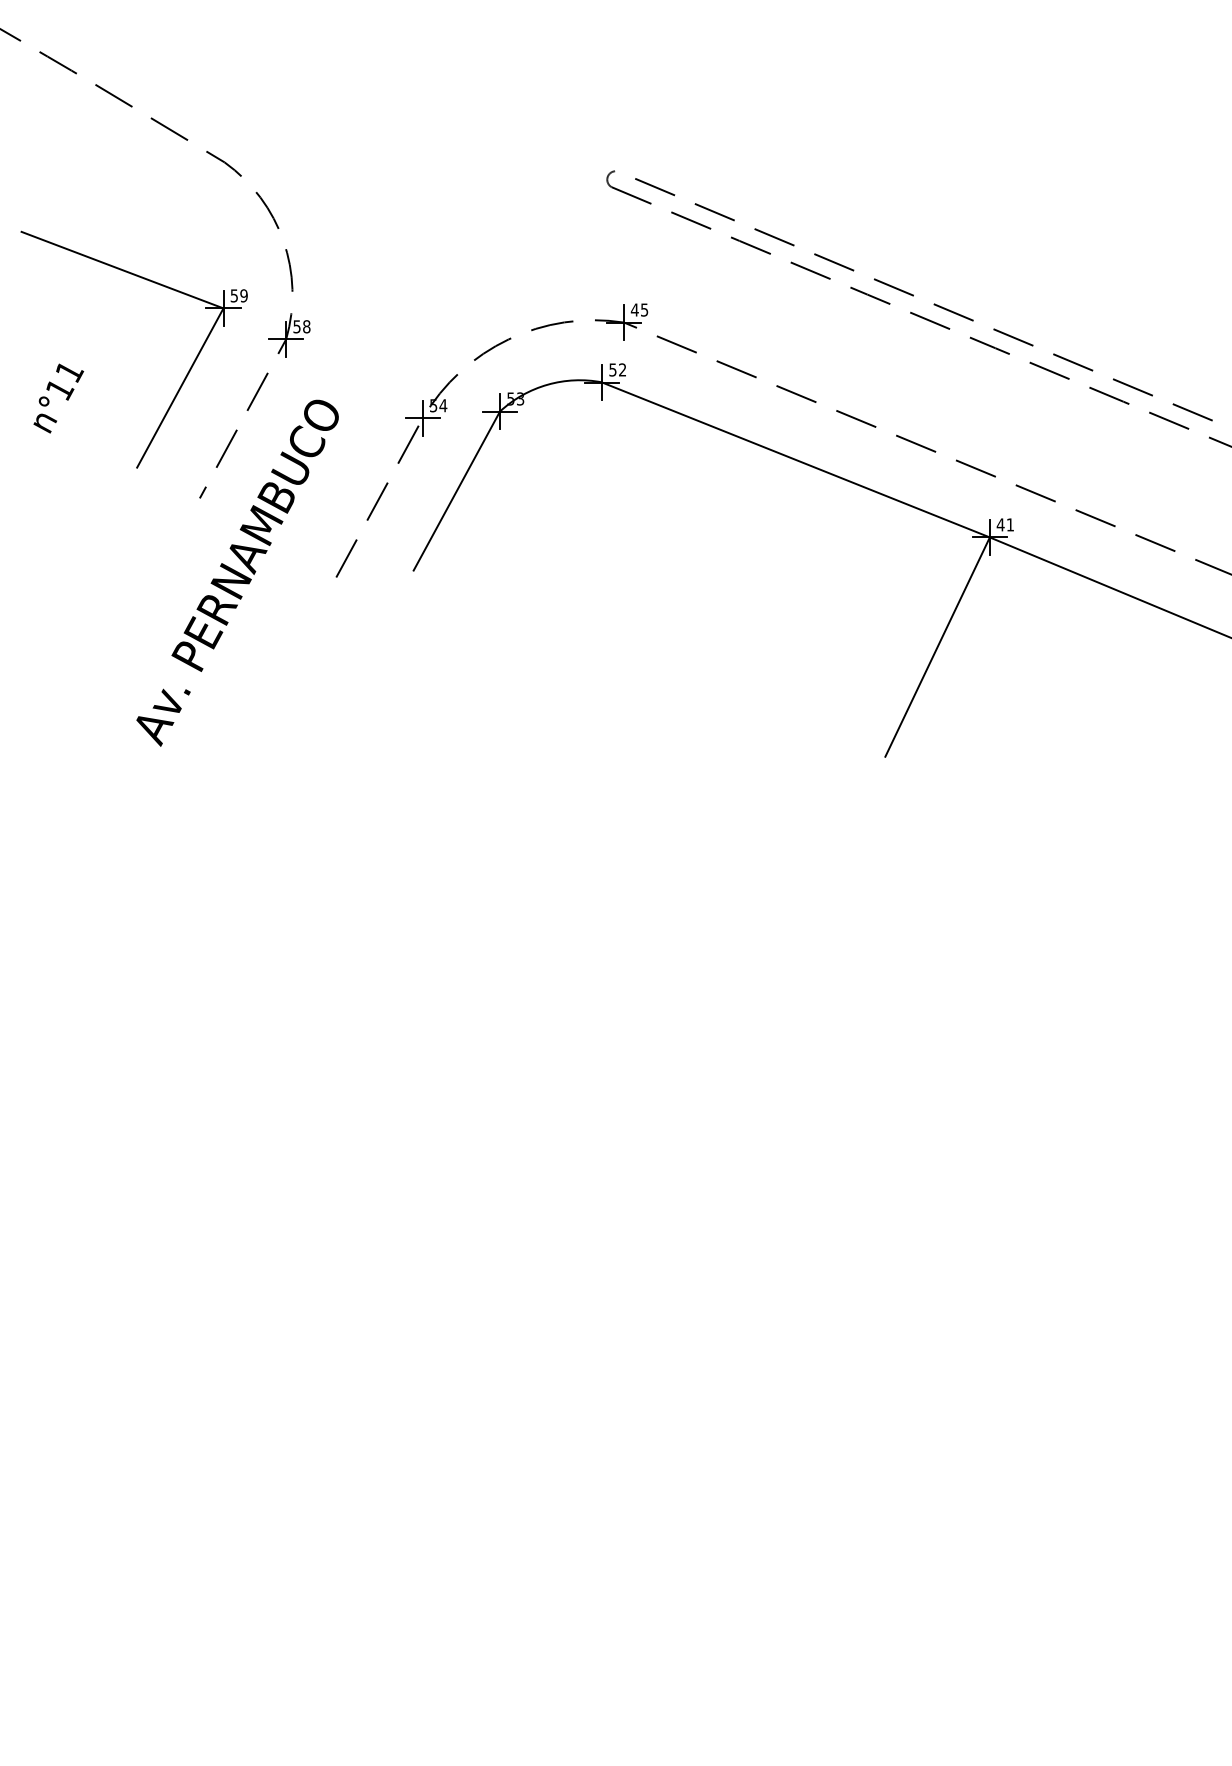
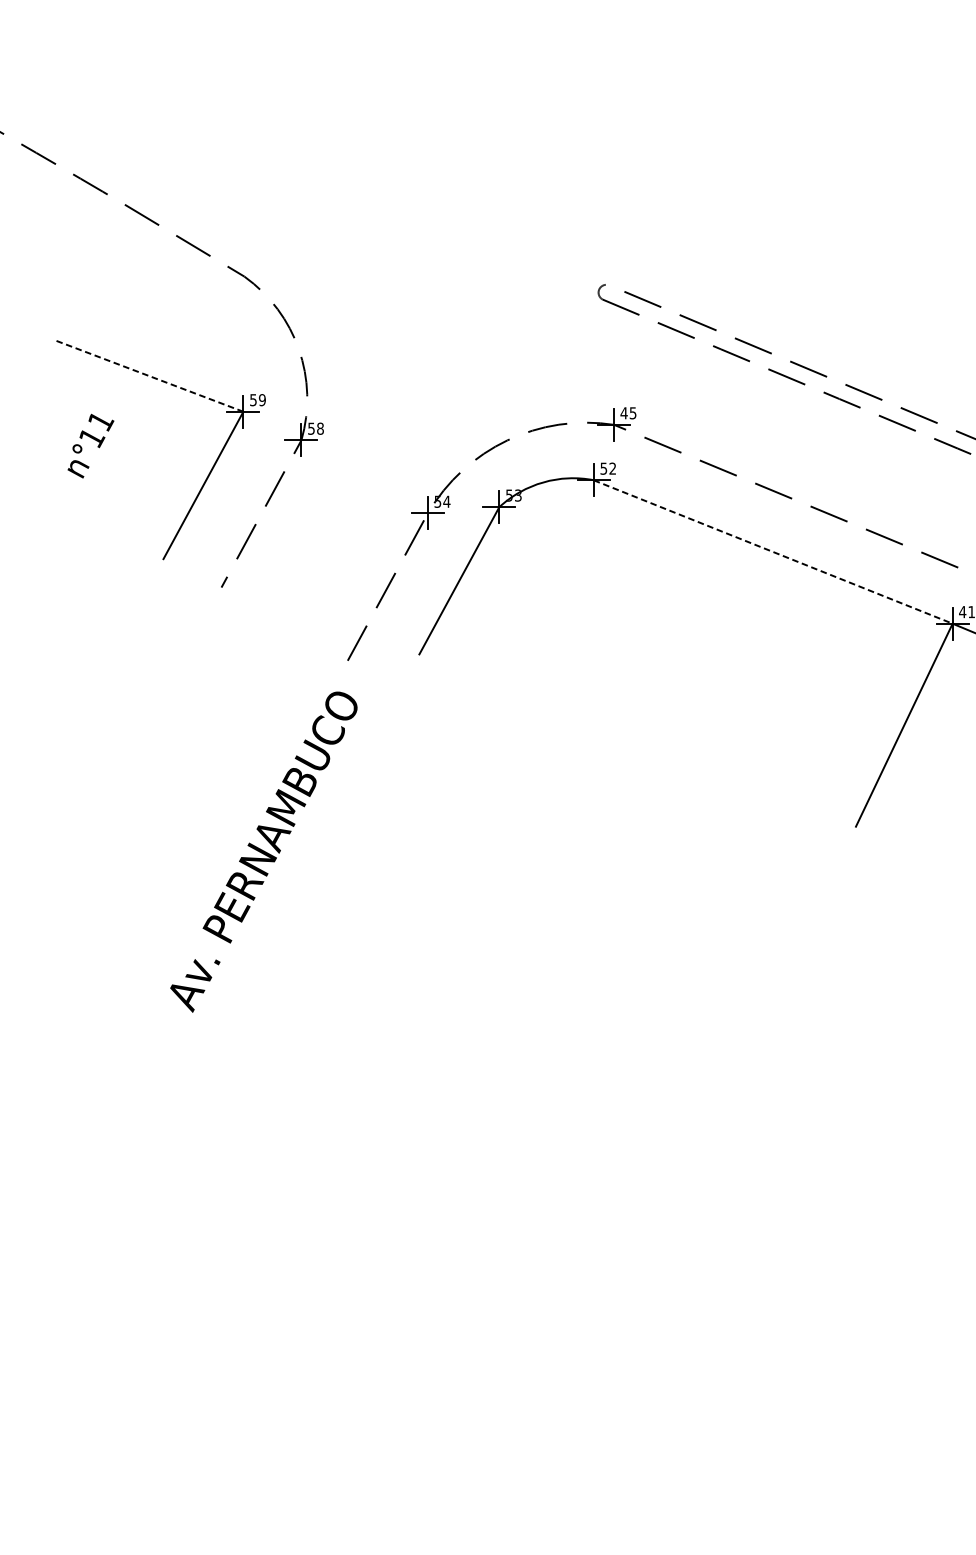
line: (122, 270) -> (149, 376), solid -> dashed
text: (58, 398) -> (90, 446), moved
line: (795, 459) -> (772, 551), solid -> dashed
text: (237, 572) -> (263, 851), moved

